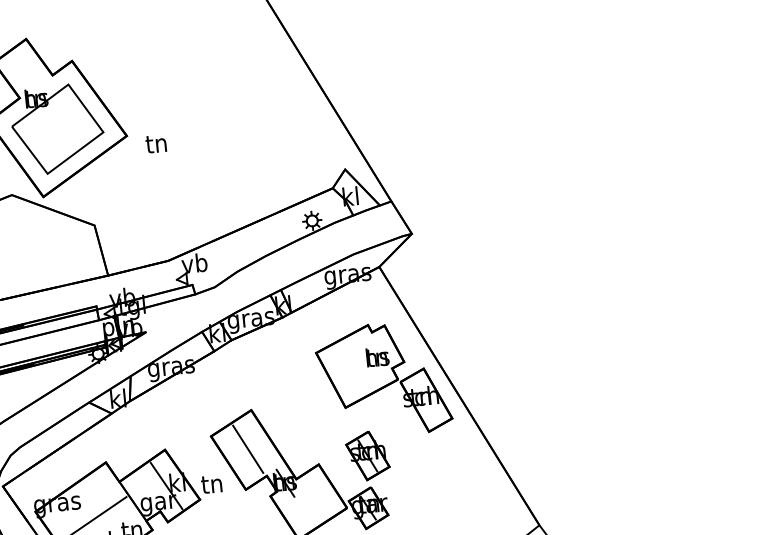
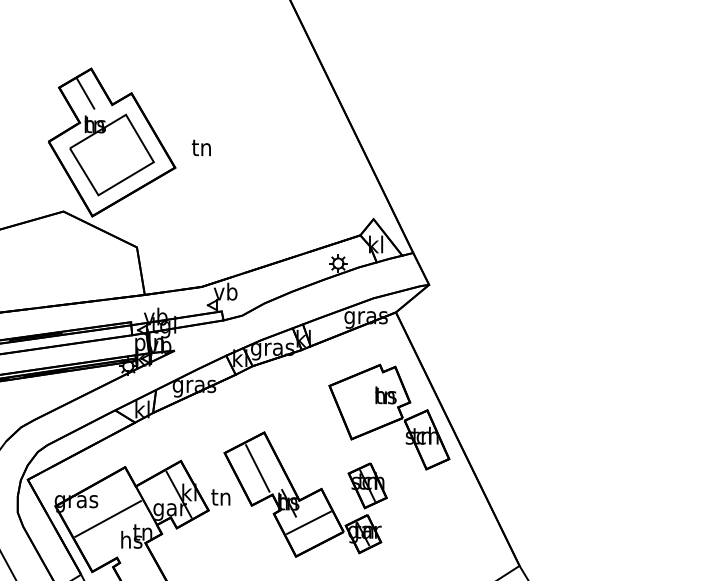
line: (22, 66) -> (85, 93), added
text: (155, 143) -> (200, 147), moved
line: (308, 501) -> (308, 522), added

